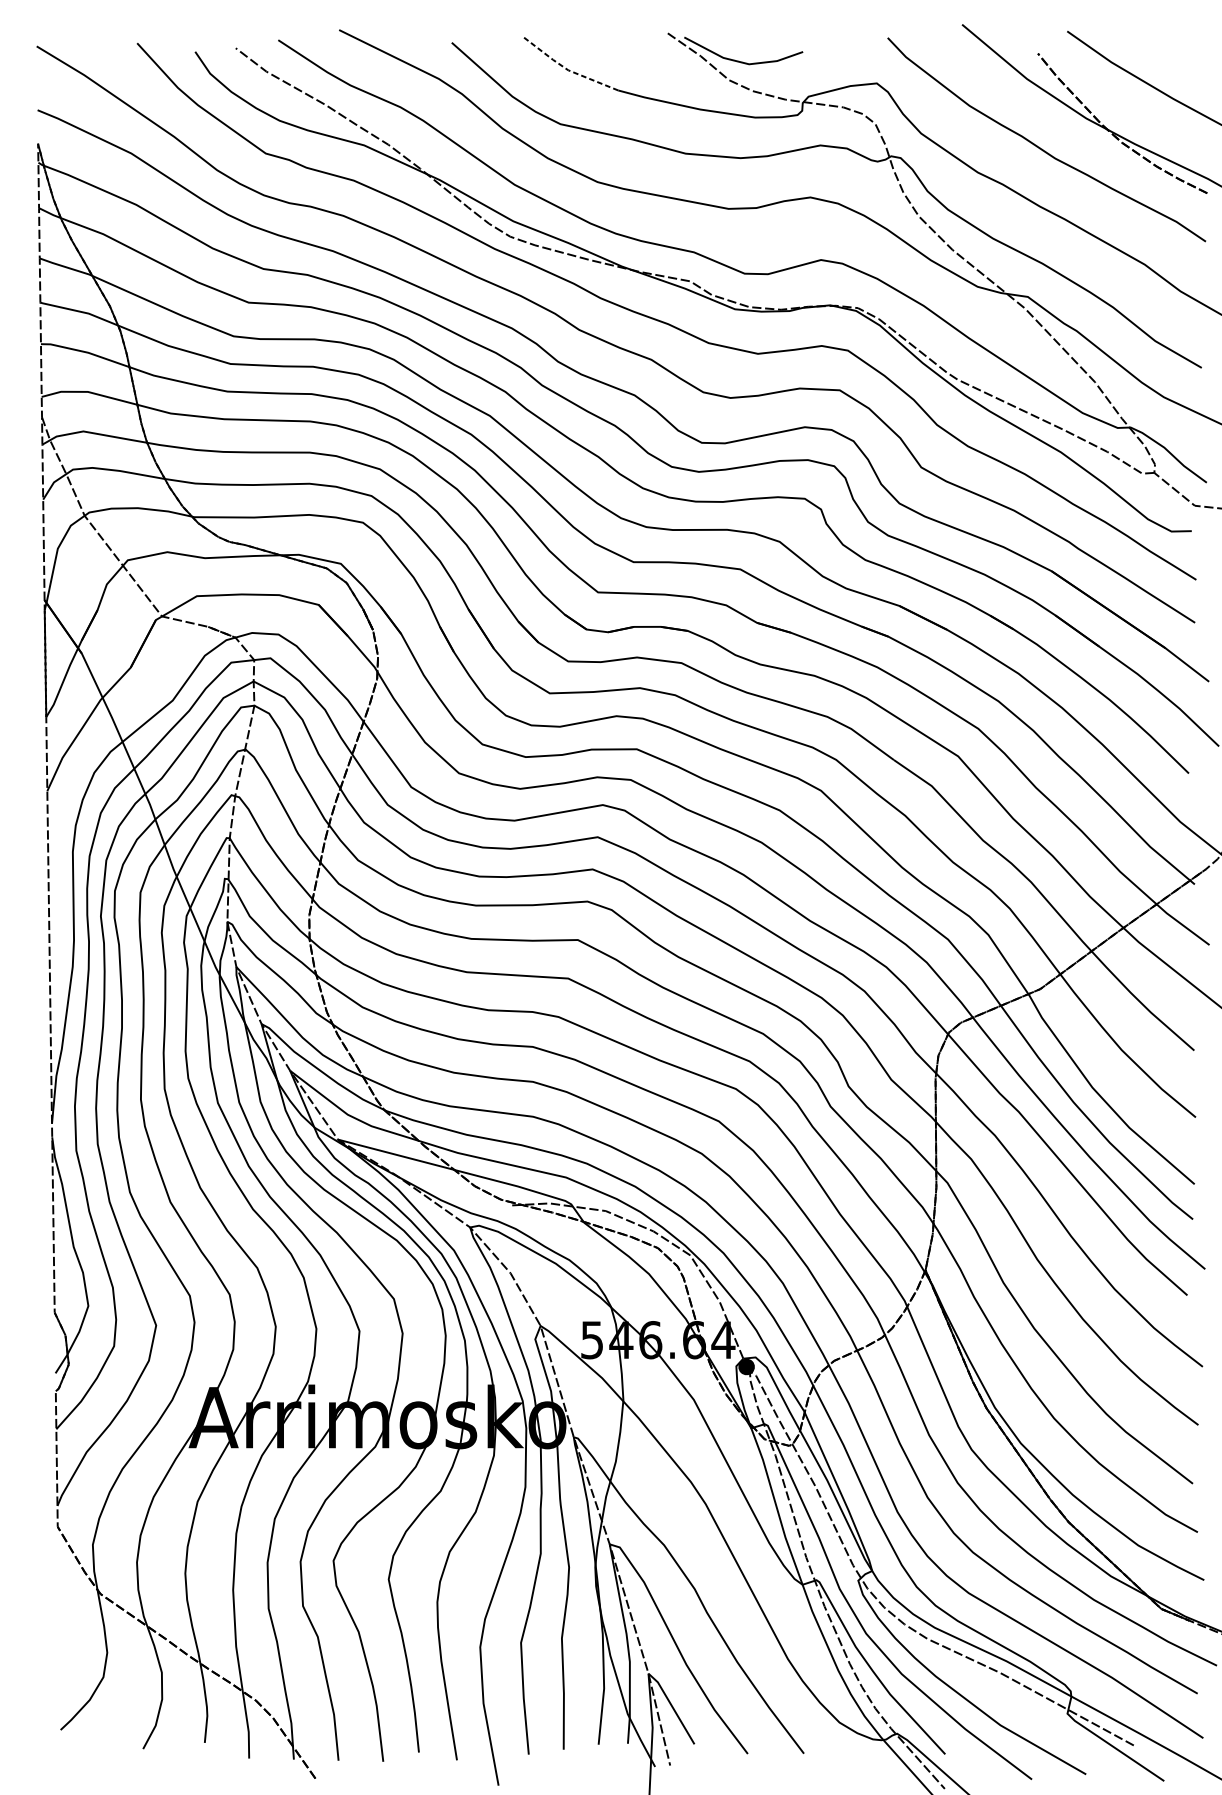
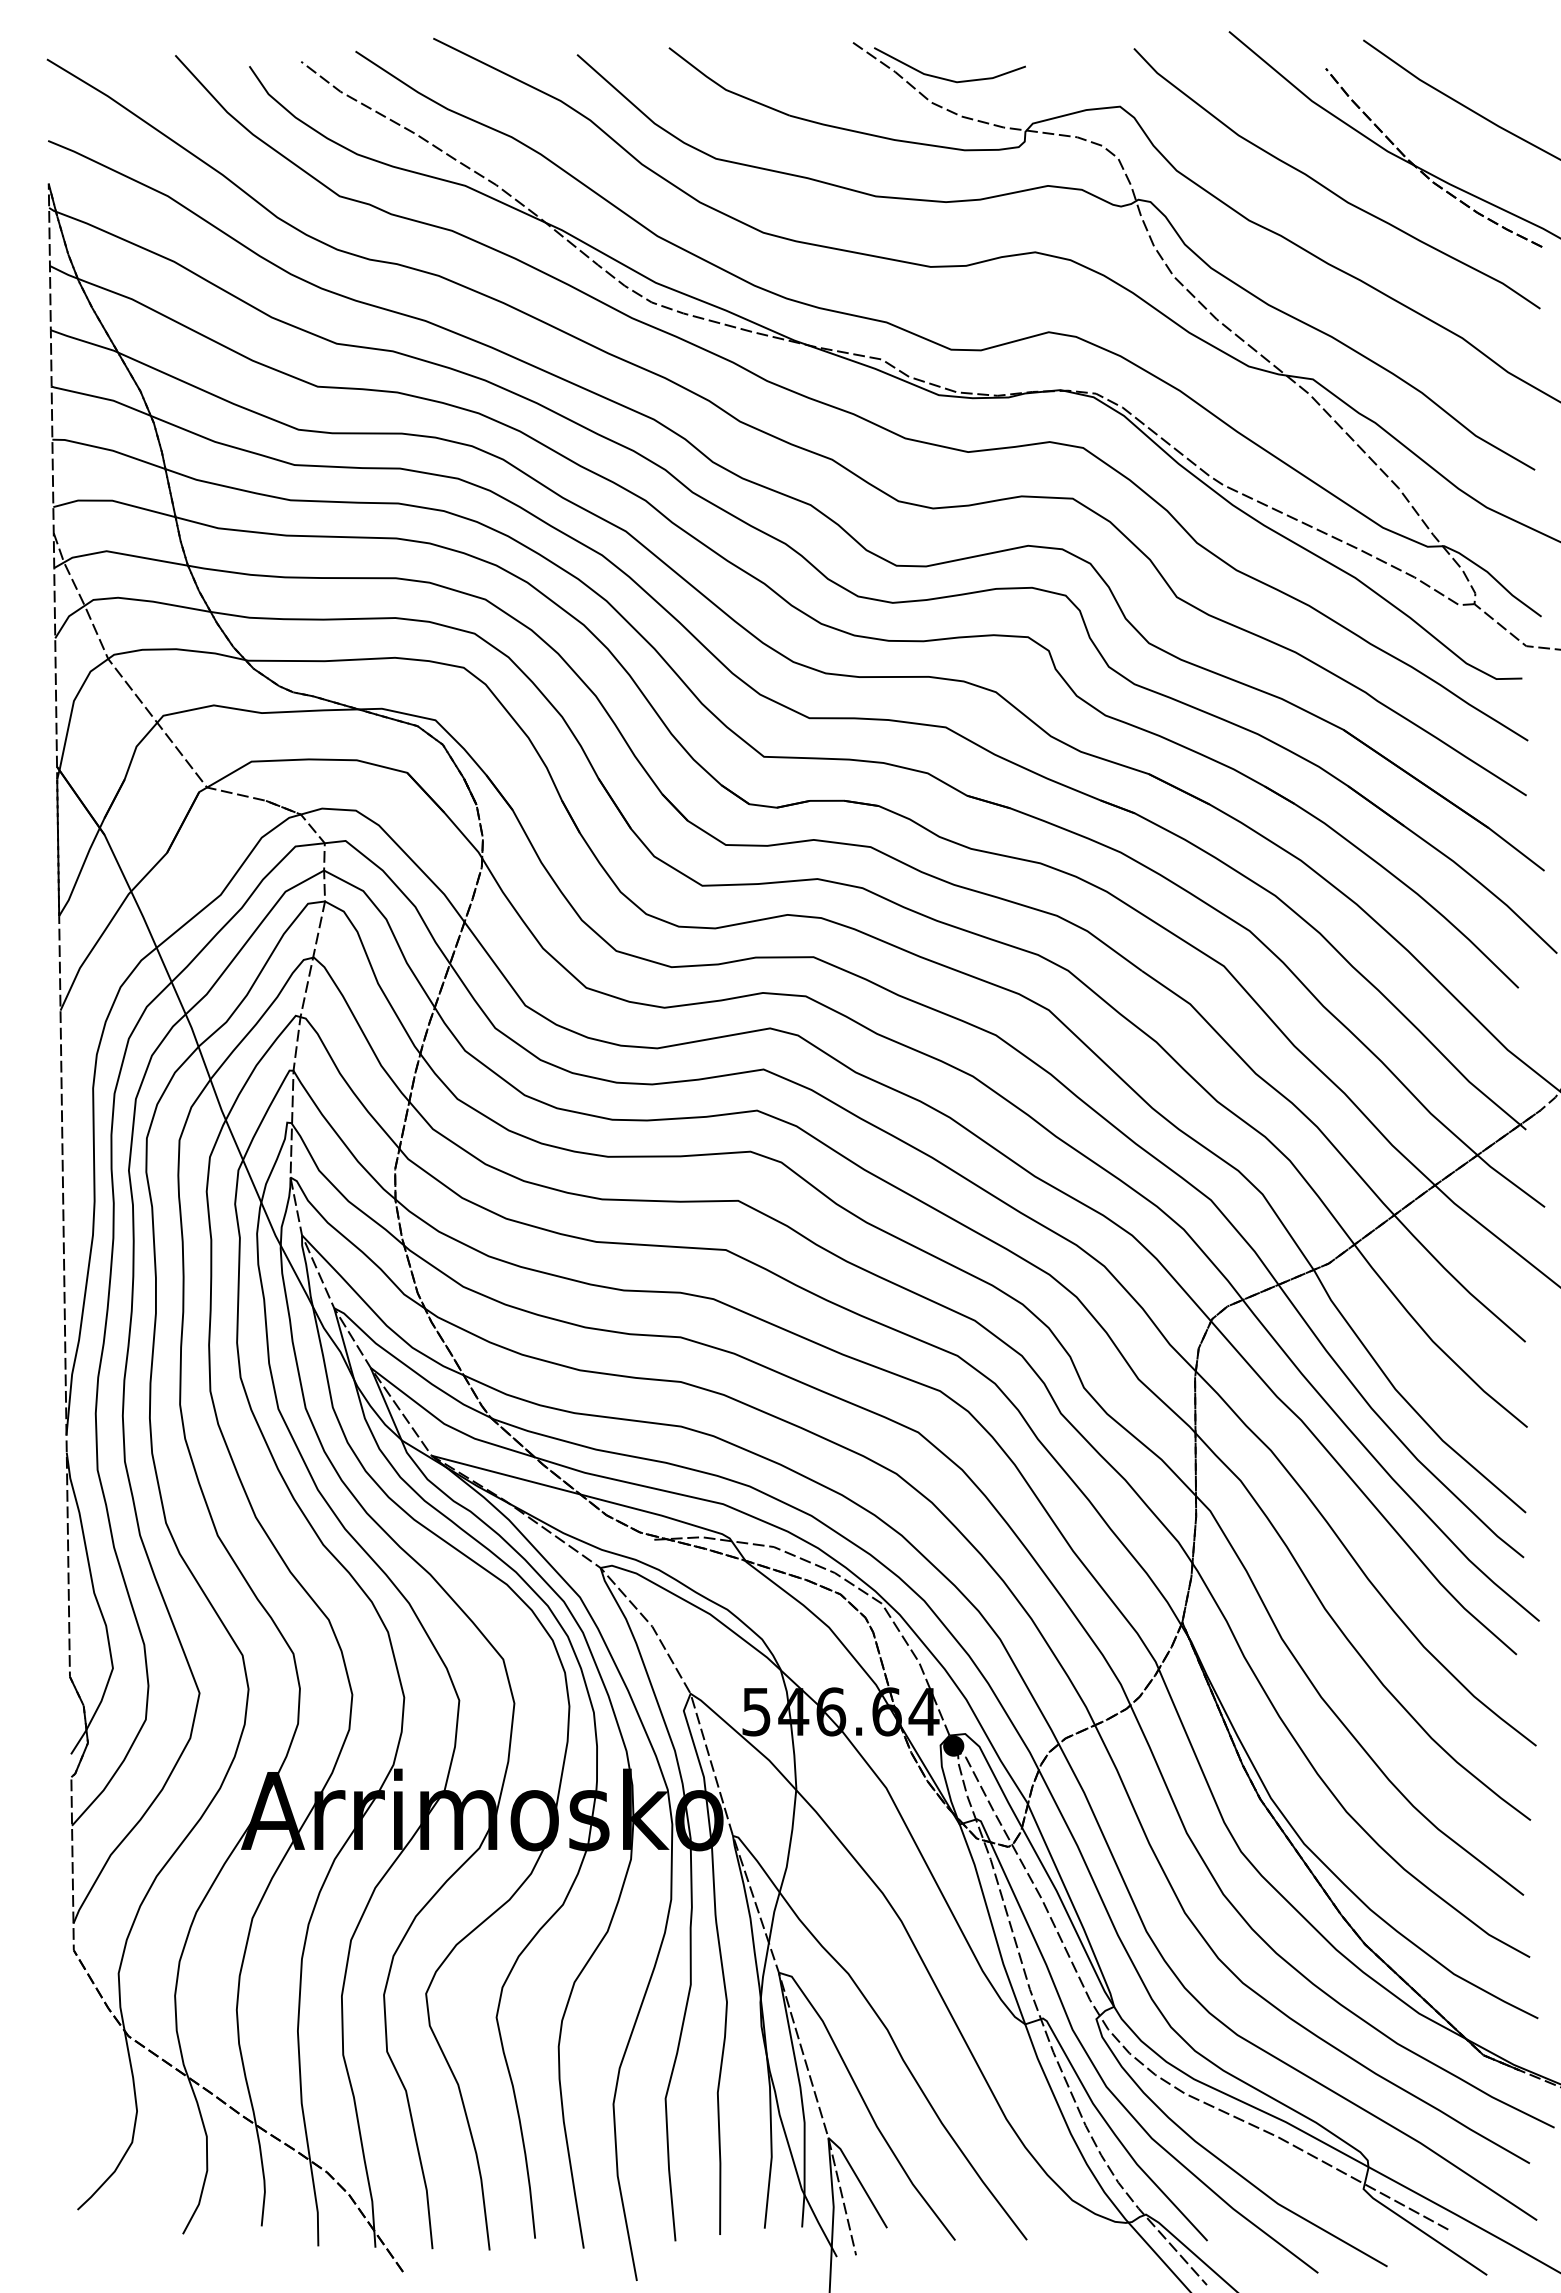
line: (567, 69) -> (724, 88), dashed -> solid

